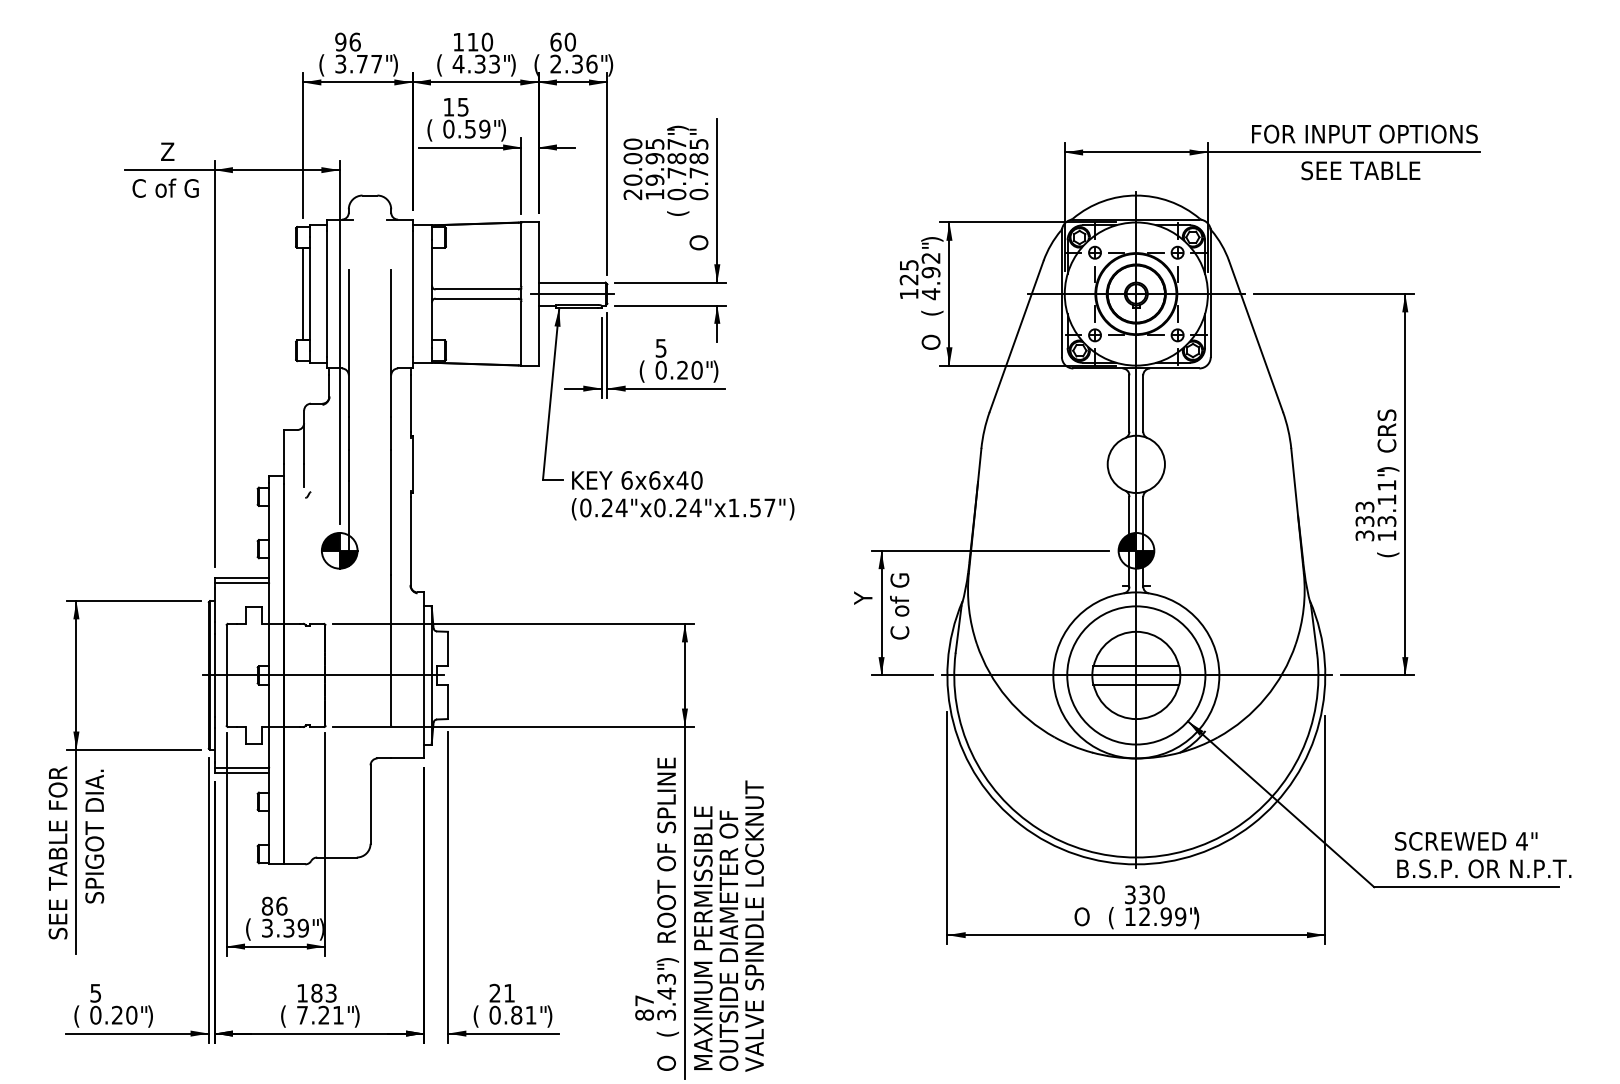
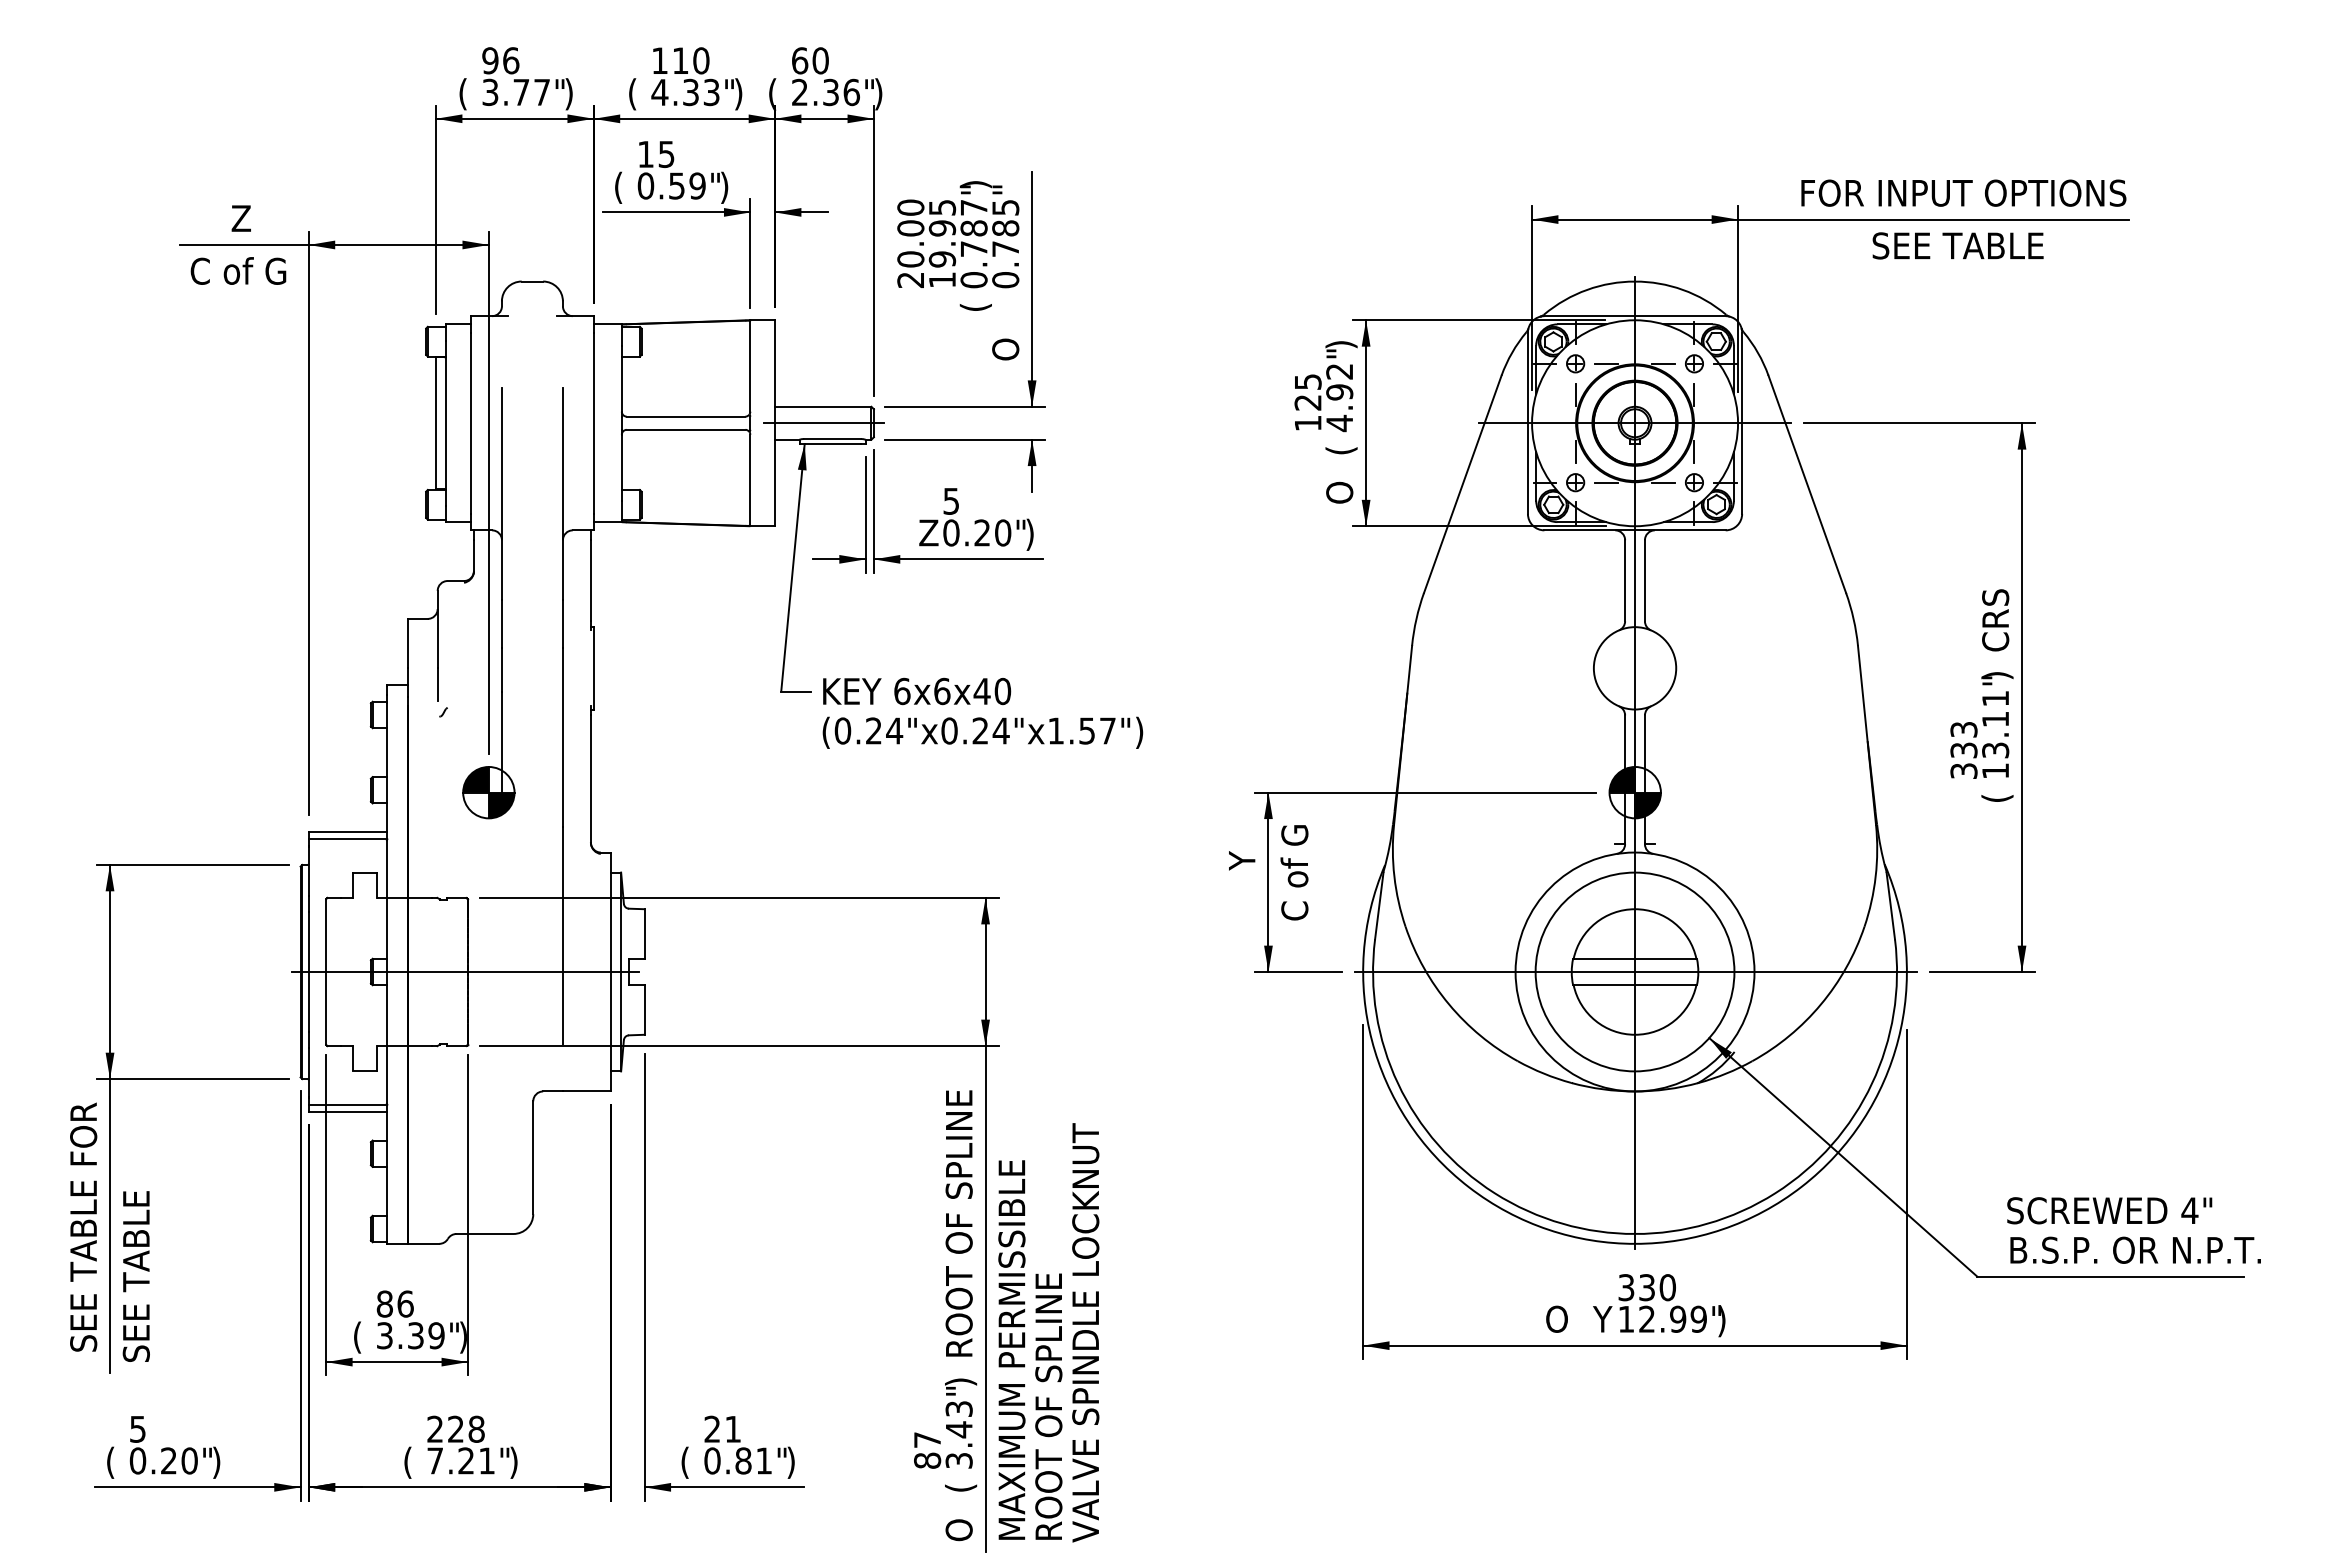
text: (645, 371) -> (928, 534), ( -> Z
text: (94, 857) -> (136, 1233), SPIGOT DIA. -> SEE TABLE
text: (1113, 918) -> (1602, 1321), ( -> Y
text: (728, 940) -> (1048, 1353), OUTSIDE DIAMETER OF -> ROOT OF SPLINE
text: (316, 992) -> (455, 1428), 183 -> 228

